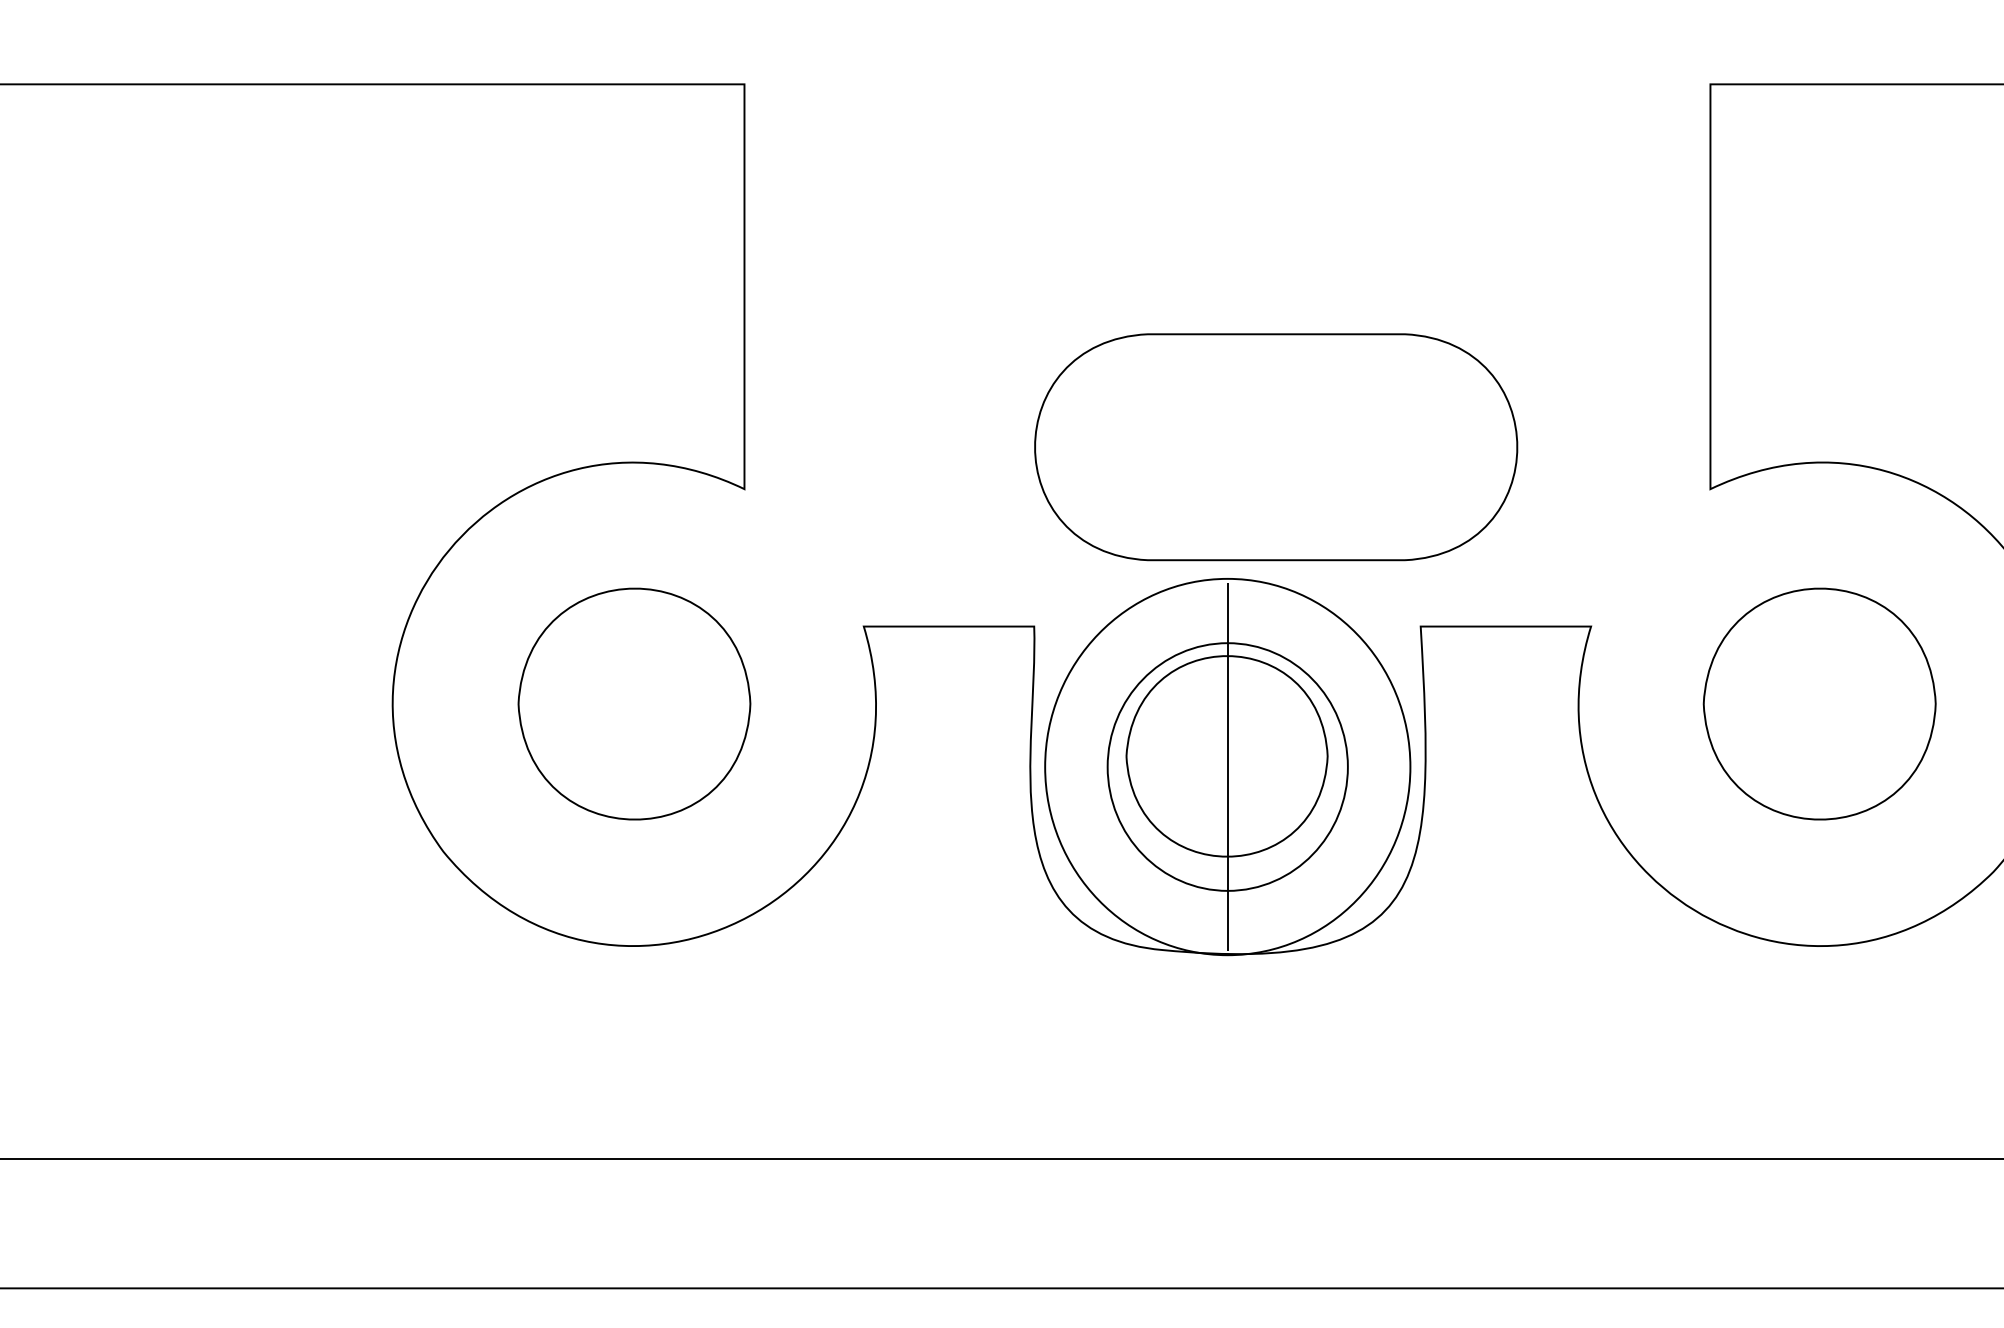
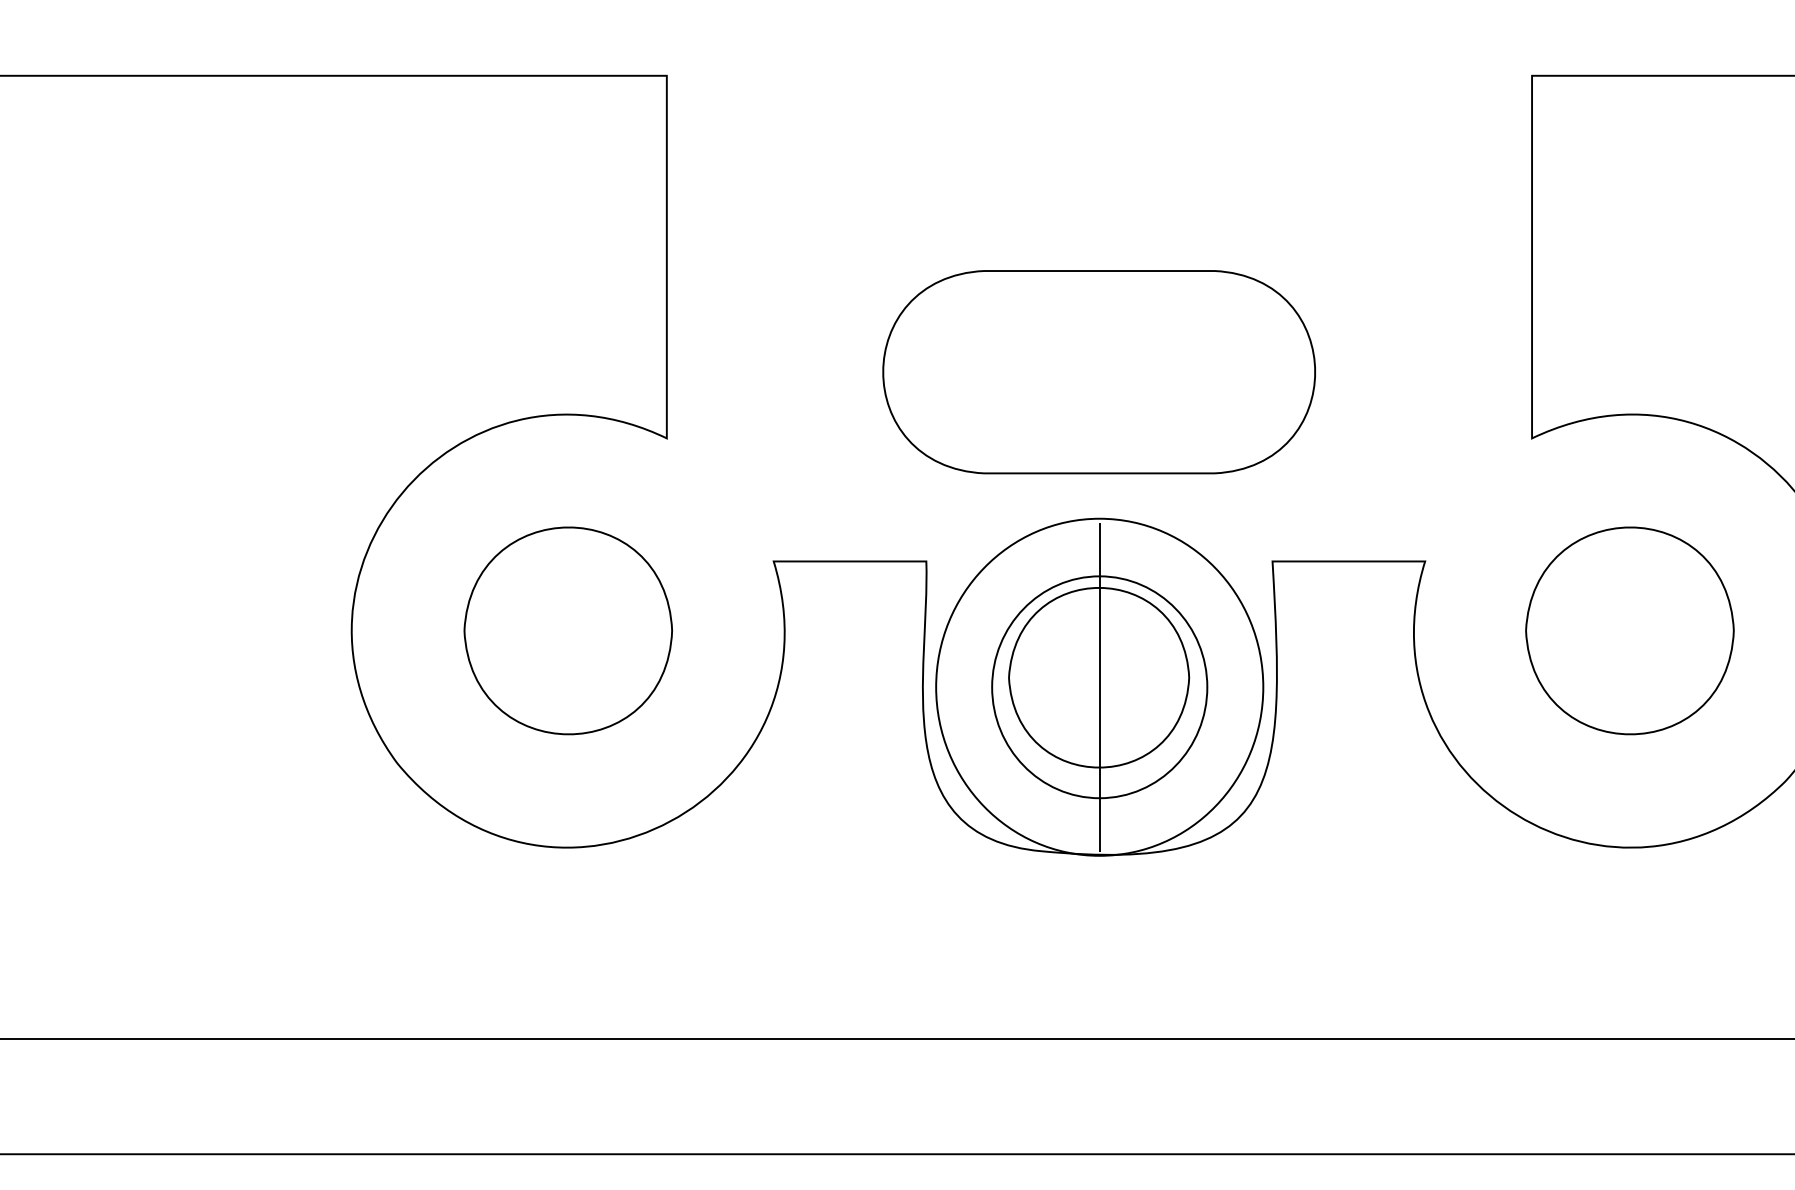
part: (1276, 447) -> (1099, 372), moved

